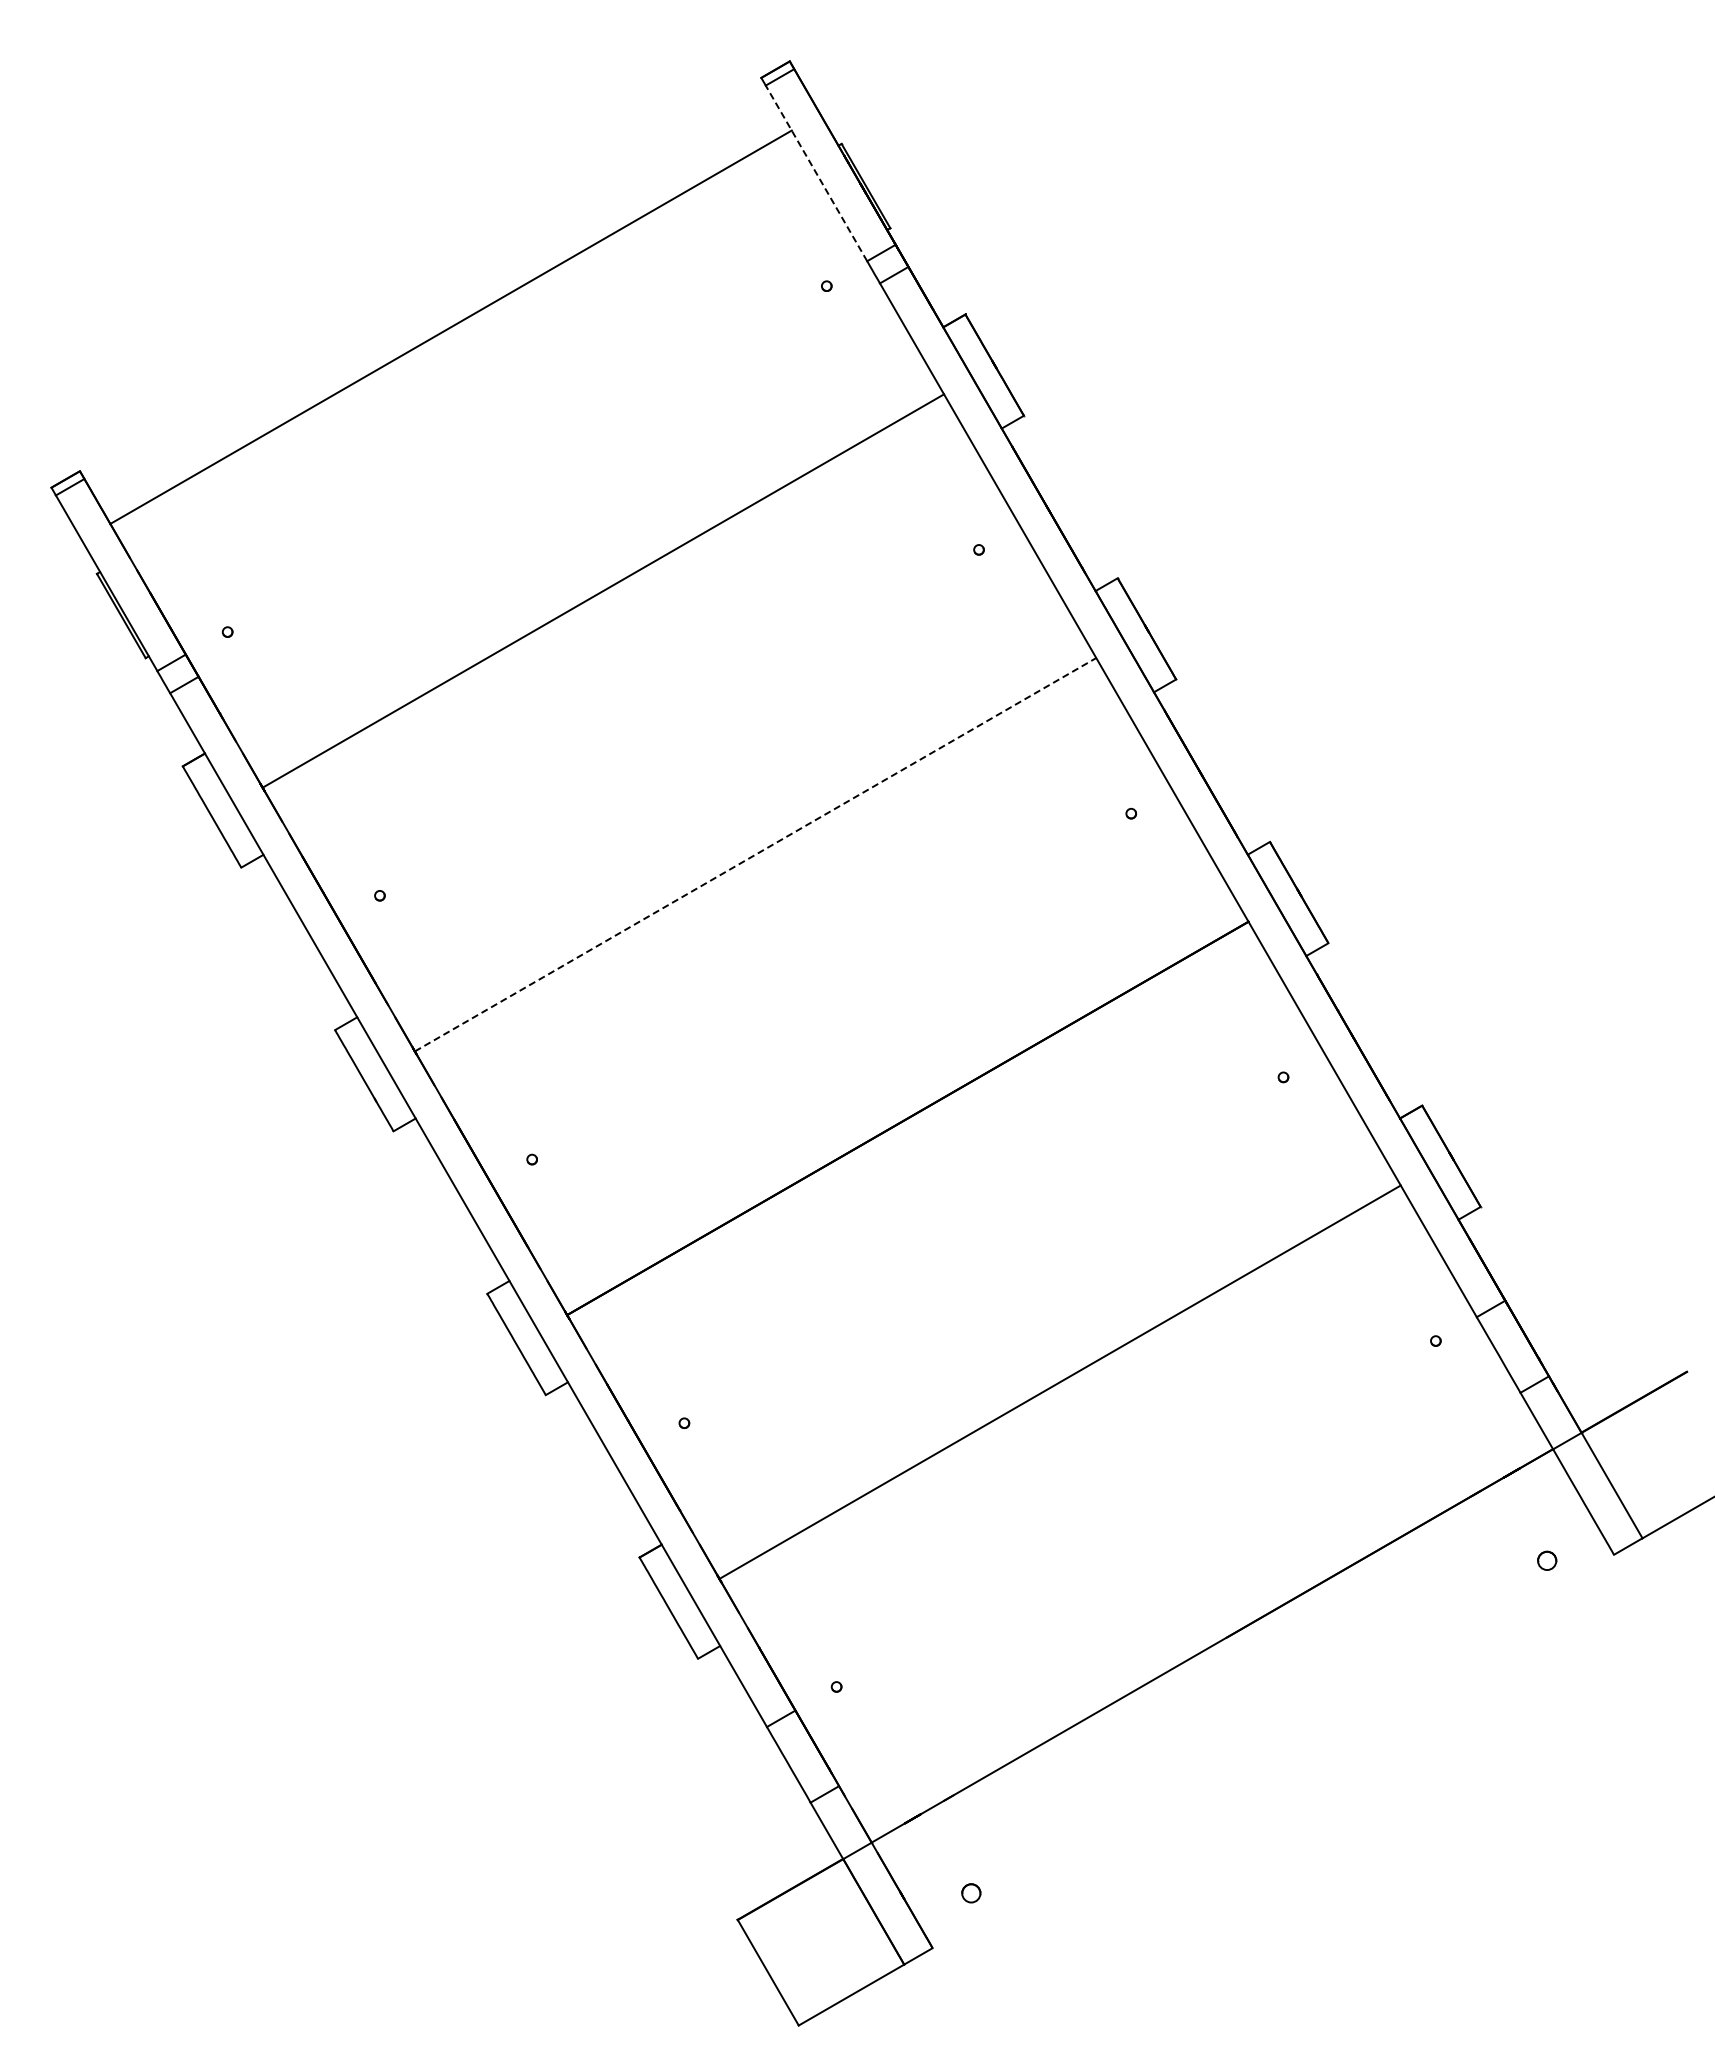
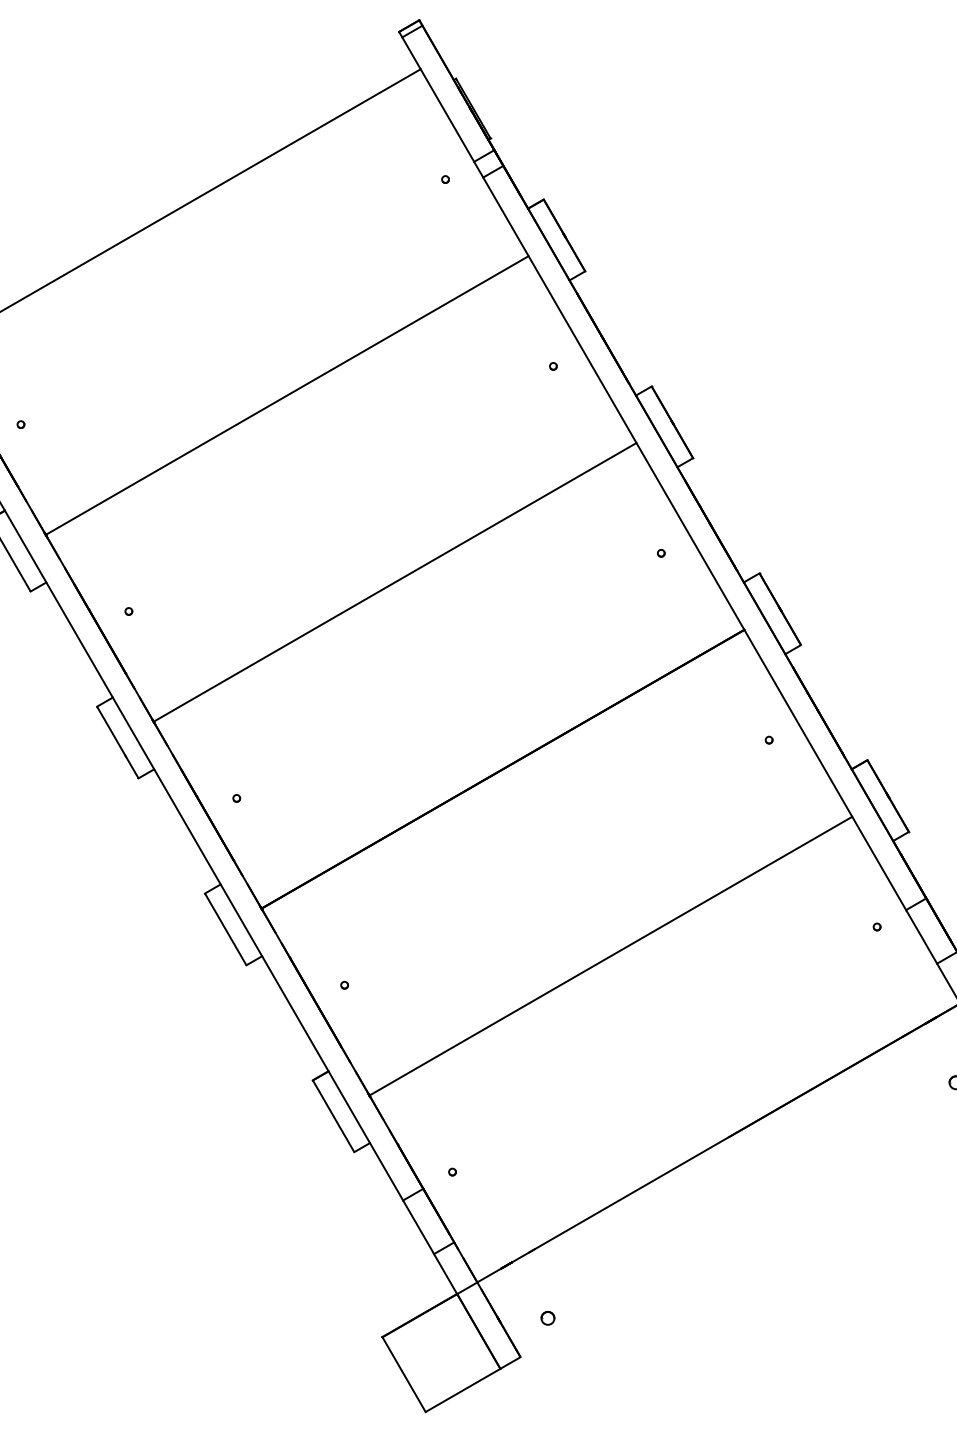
line: (816, 172) -> (438, 98), dashed -> solid
line: (756, 854) -> (395, 582), dashed -> solid

